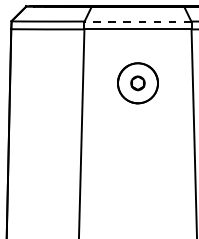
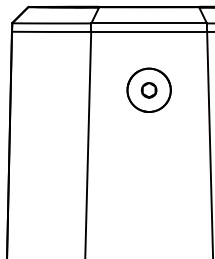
line: (138, 21) -> (149, 23), dashed -> solid

